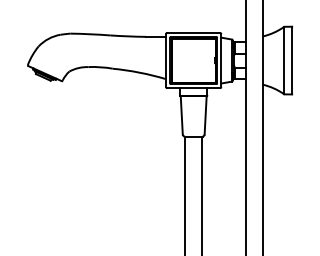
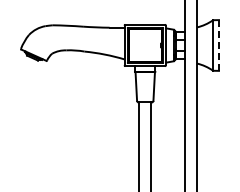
line: (292, 61) -> (219, 46), solid -> dashed

